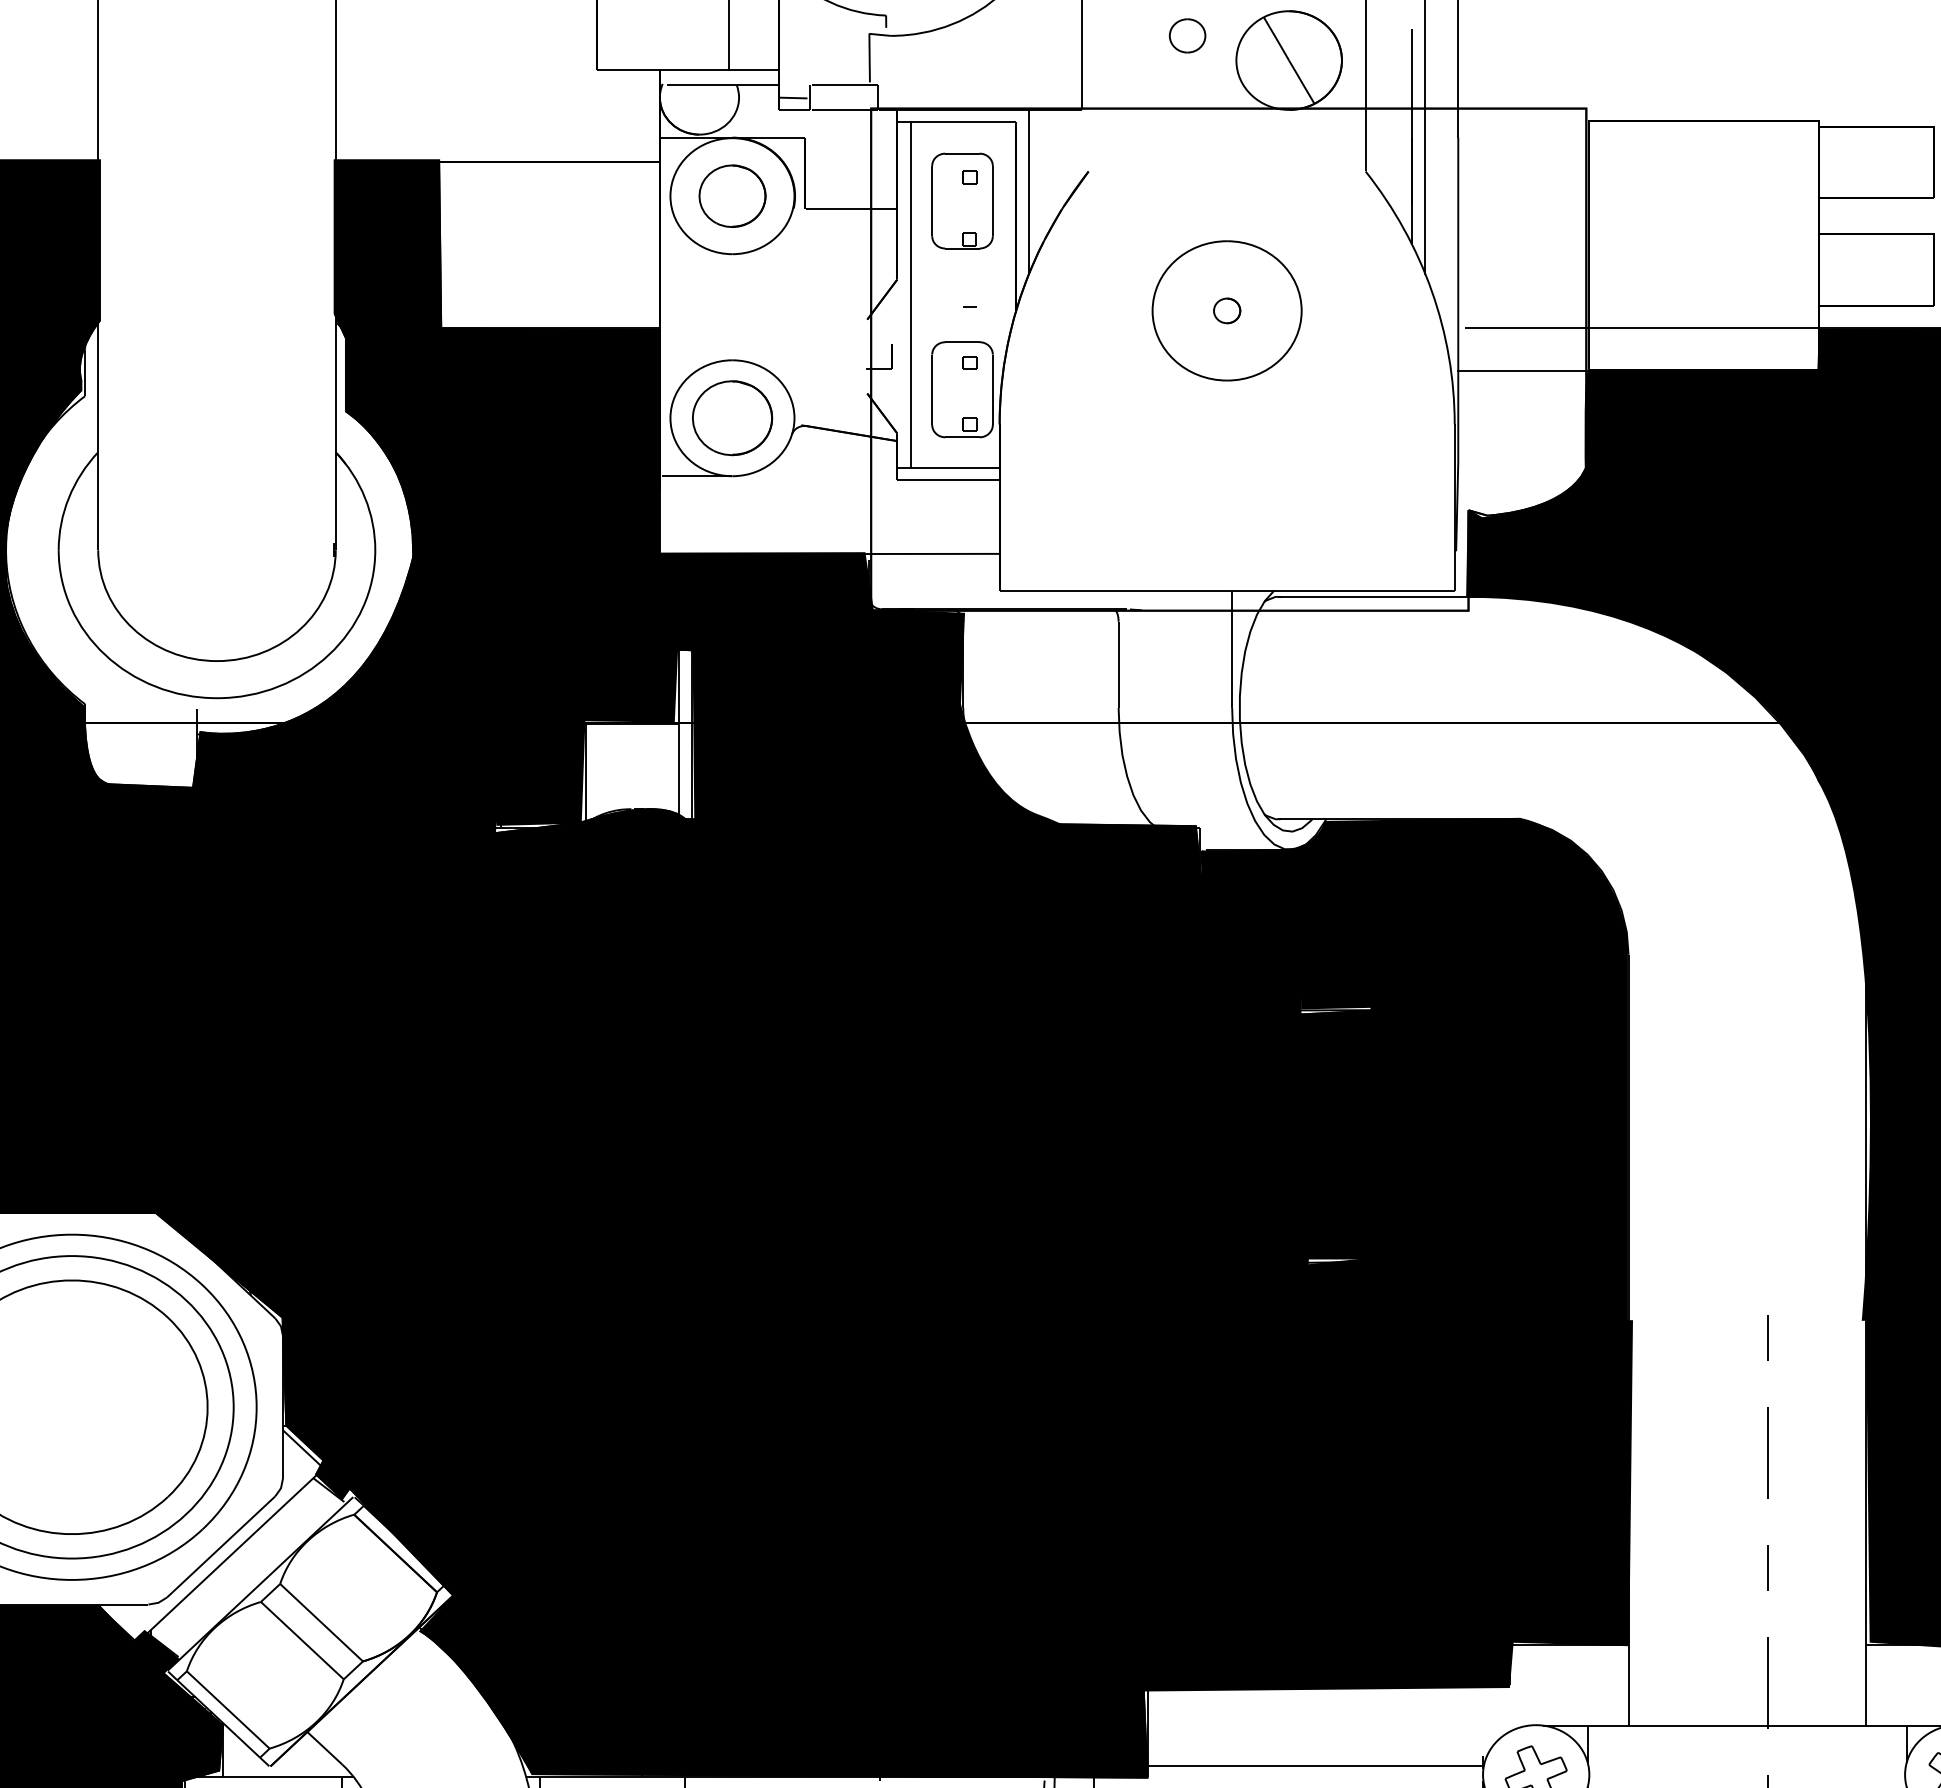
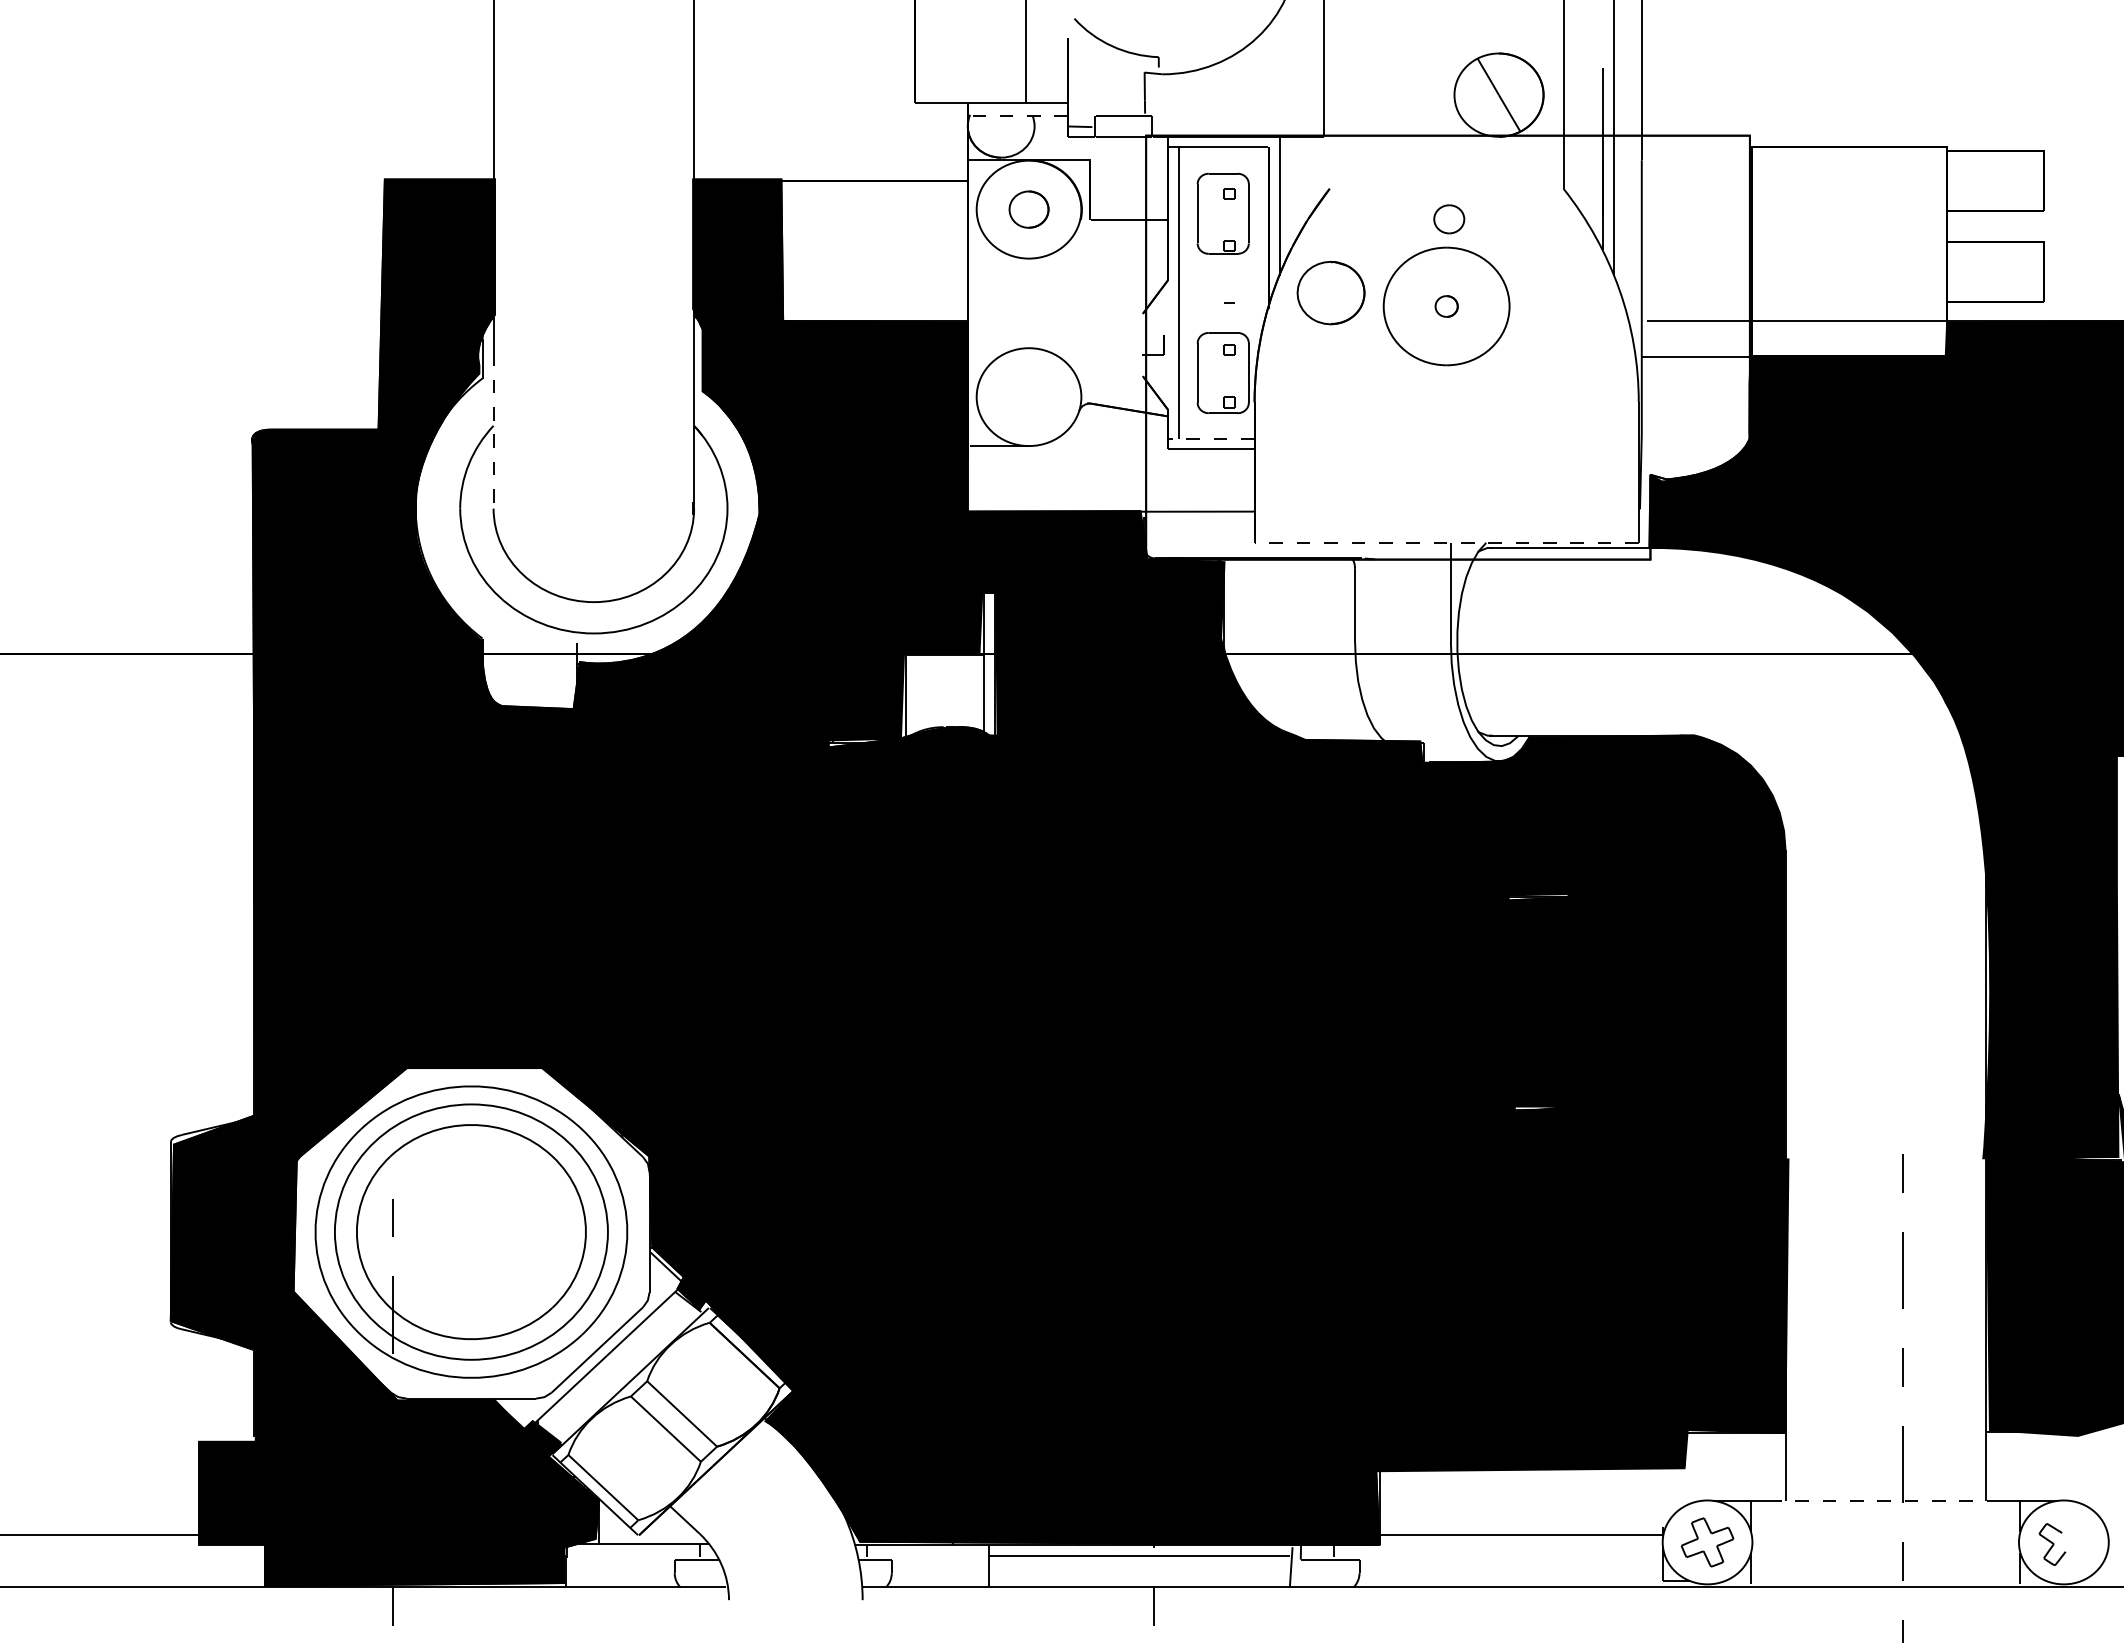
part: (1187, 36) -> (1449, 219), moved
line: (722, 85) -> (1020, 116), solid -> dashed
part: (731, 196) -> (1028, 209), size x0.7
part: (731, 418) -> (1330, 293), moved
line: (98, 457) -> (493, 430), solid -> dashed
line: (947, 467) -> (1210, 438), solid -> dashed
line: (1226, 590) -> (1446, 542), solid -> dashed
line: (1746, 1725) -> (1885, 1500), solid -> dashed

